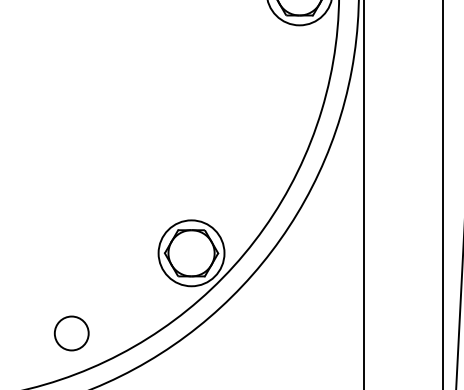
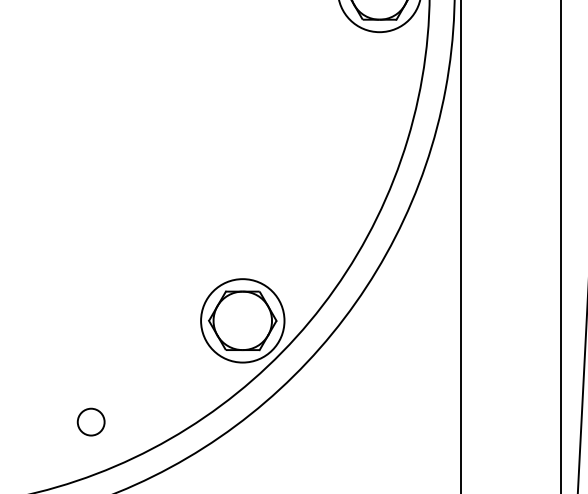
circle: (71, 332) -> (90, 421), size x0.62

